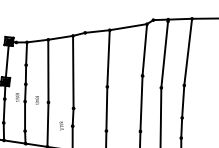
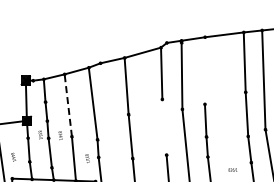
line: (187, 51) -> (204, 70), removed
line: (48, 71) -> (68, 105), solid -> dashed
line: (141, 103) -> (164, 127), removed

